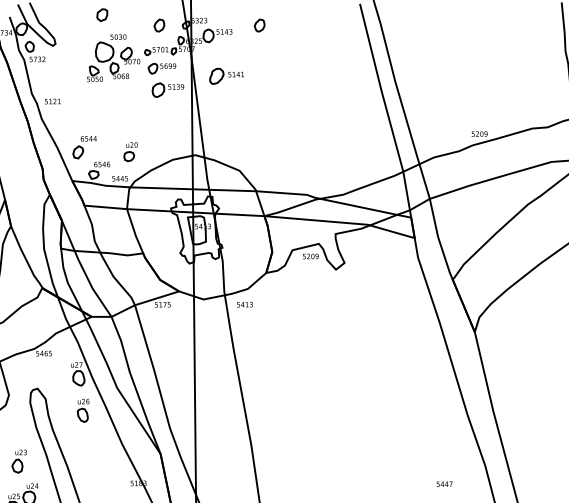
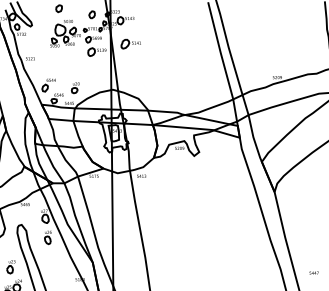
part: (258, 25) -> (149, 14), removed
text: (443, 483) -> (313, 272), moved

